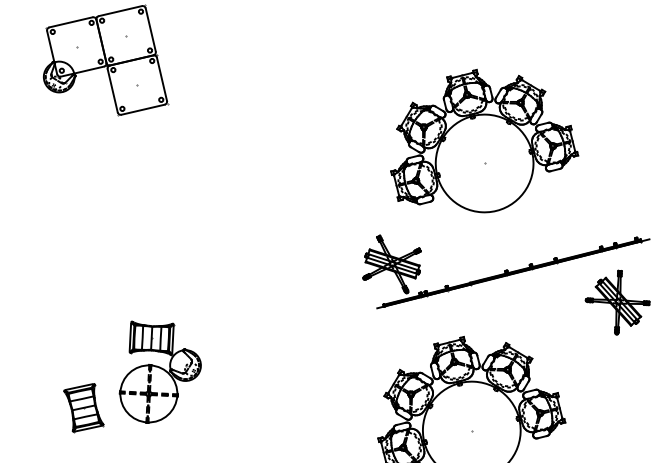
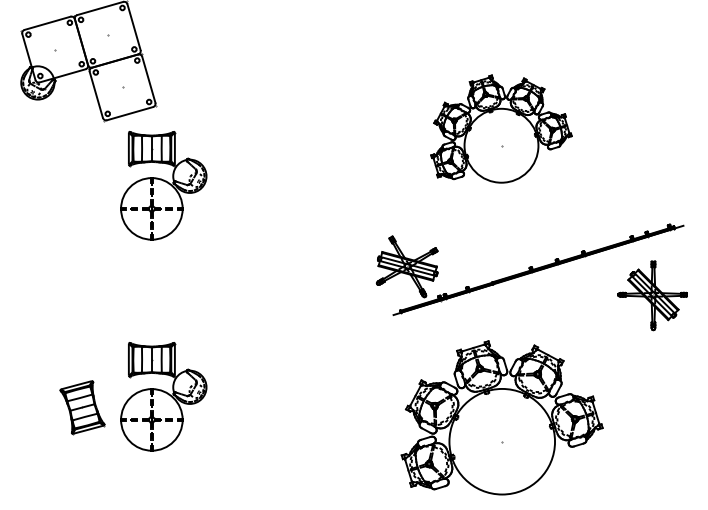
part: (485, 140) -> (501, 128), size x0.7
part: (170, 177) -> (163, 185), added
part: (83, 407) -> (82, 407), moved

